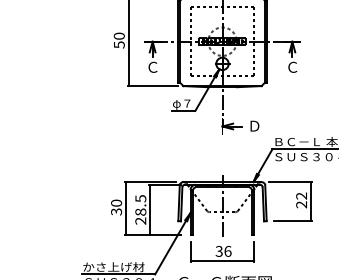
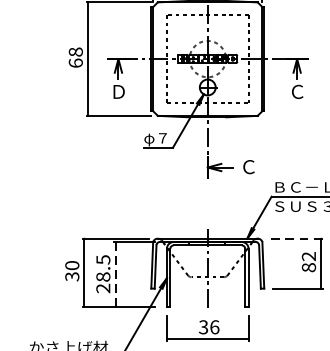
text: (118, 40) -> (74, 57), 50 -> 68
text: (152, 66) -> (118, 90), Ｃ -> Ｄ
text: (254, 125) -> (248, 166), Ｄ -> Ｃ
line: (290, 182) -> (294, 239), solid -> dashed
text: (301, 204) -> (308, 267), 22 -> 82
line: (150, 210) -> (115, 274), solid -> dashed

